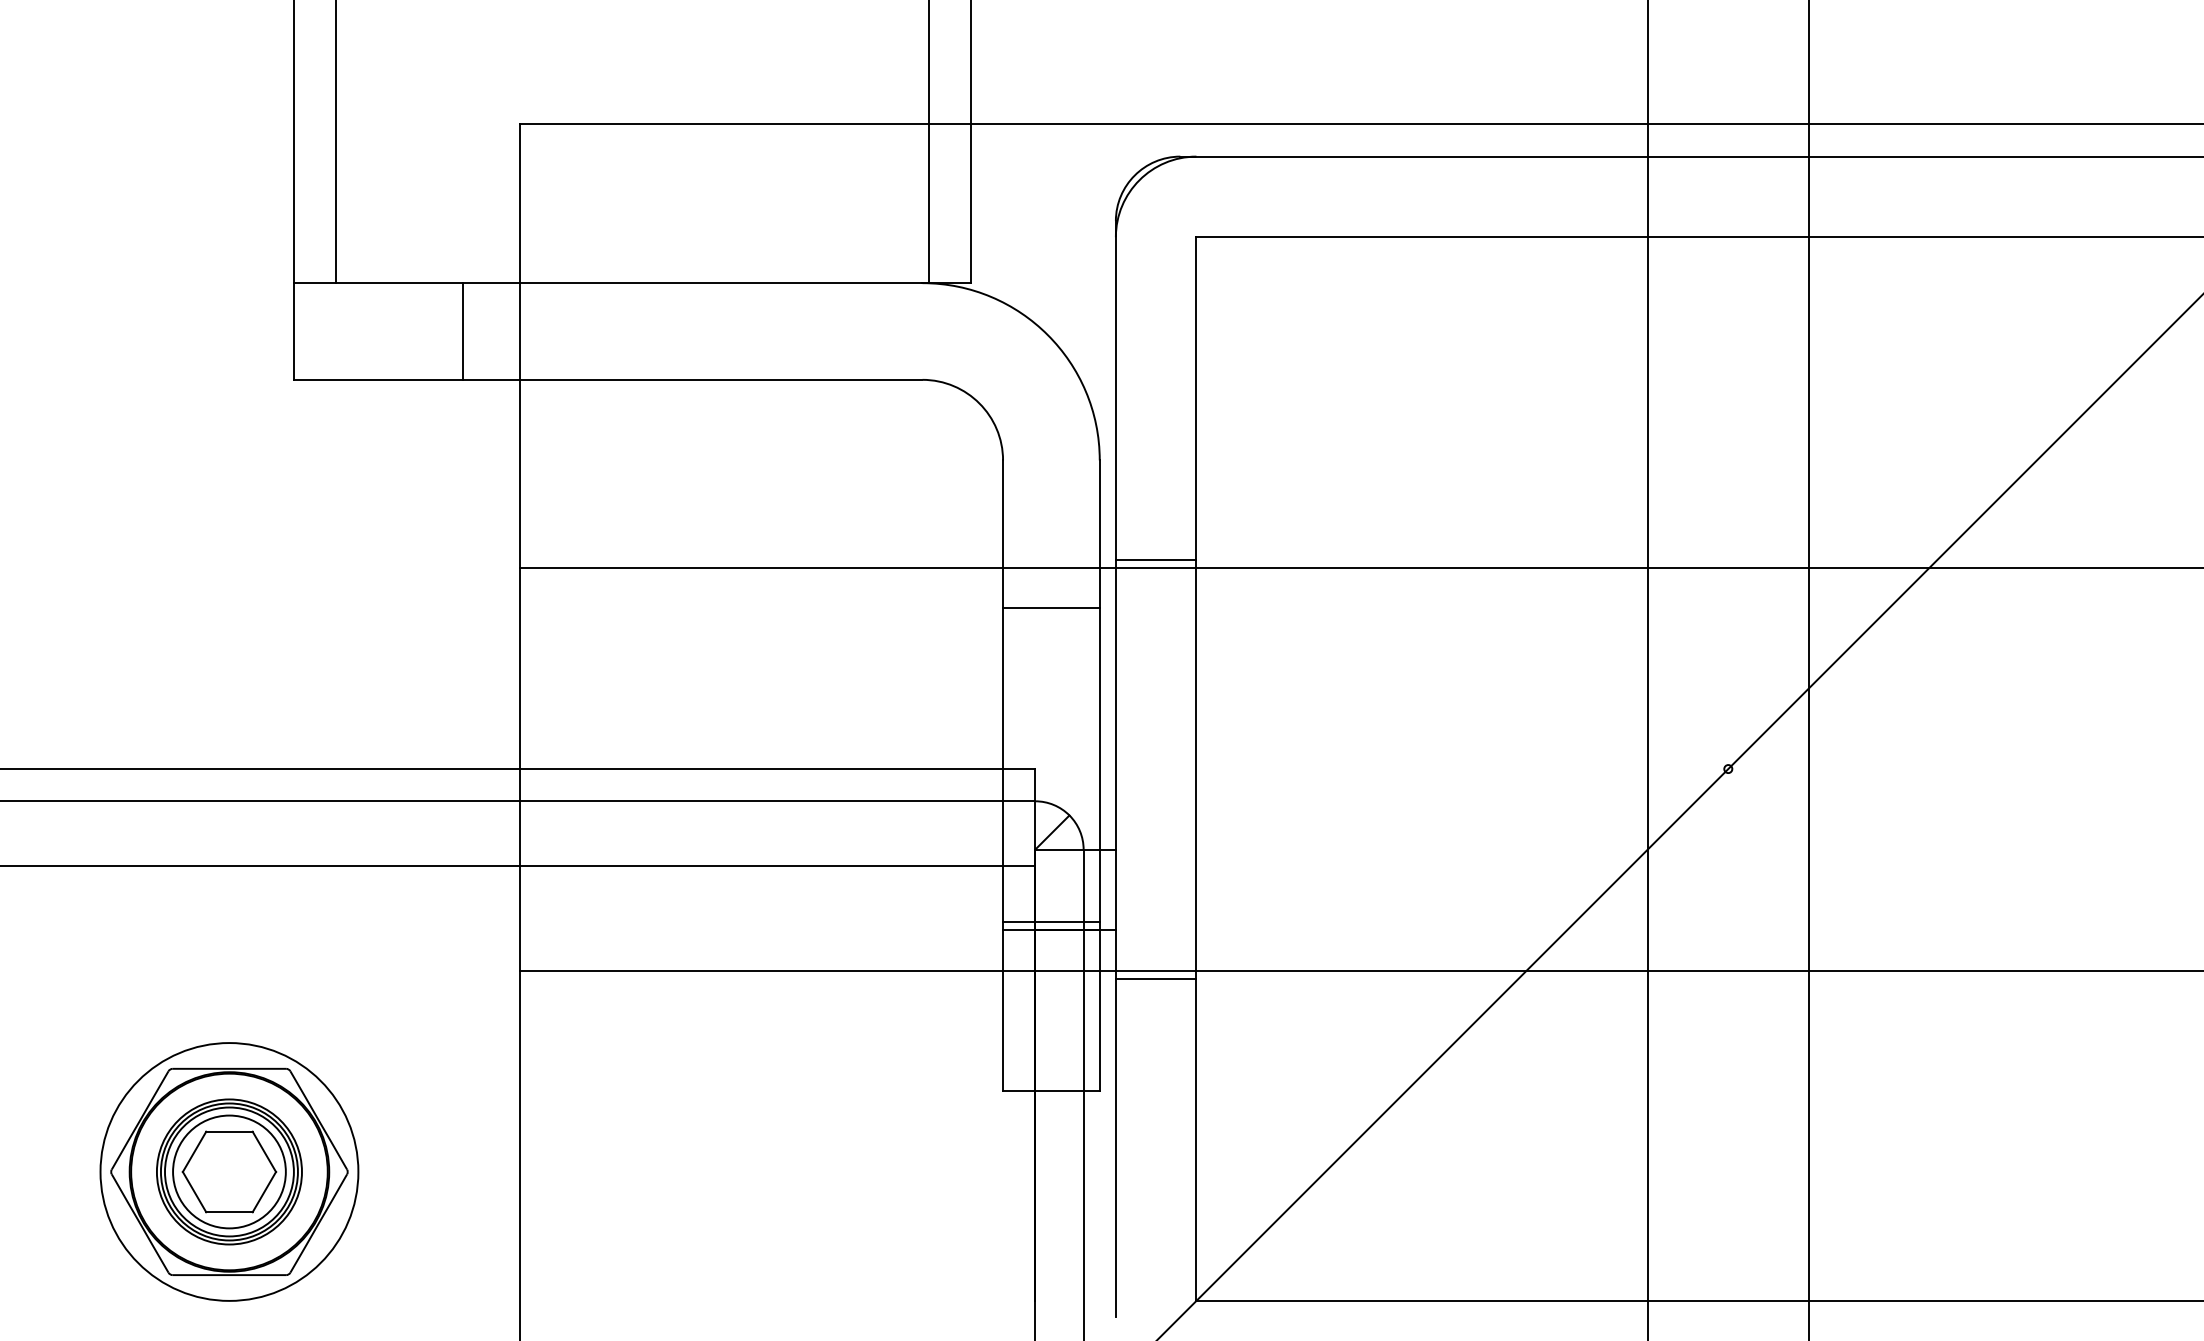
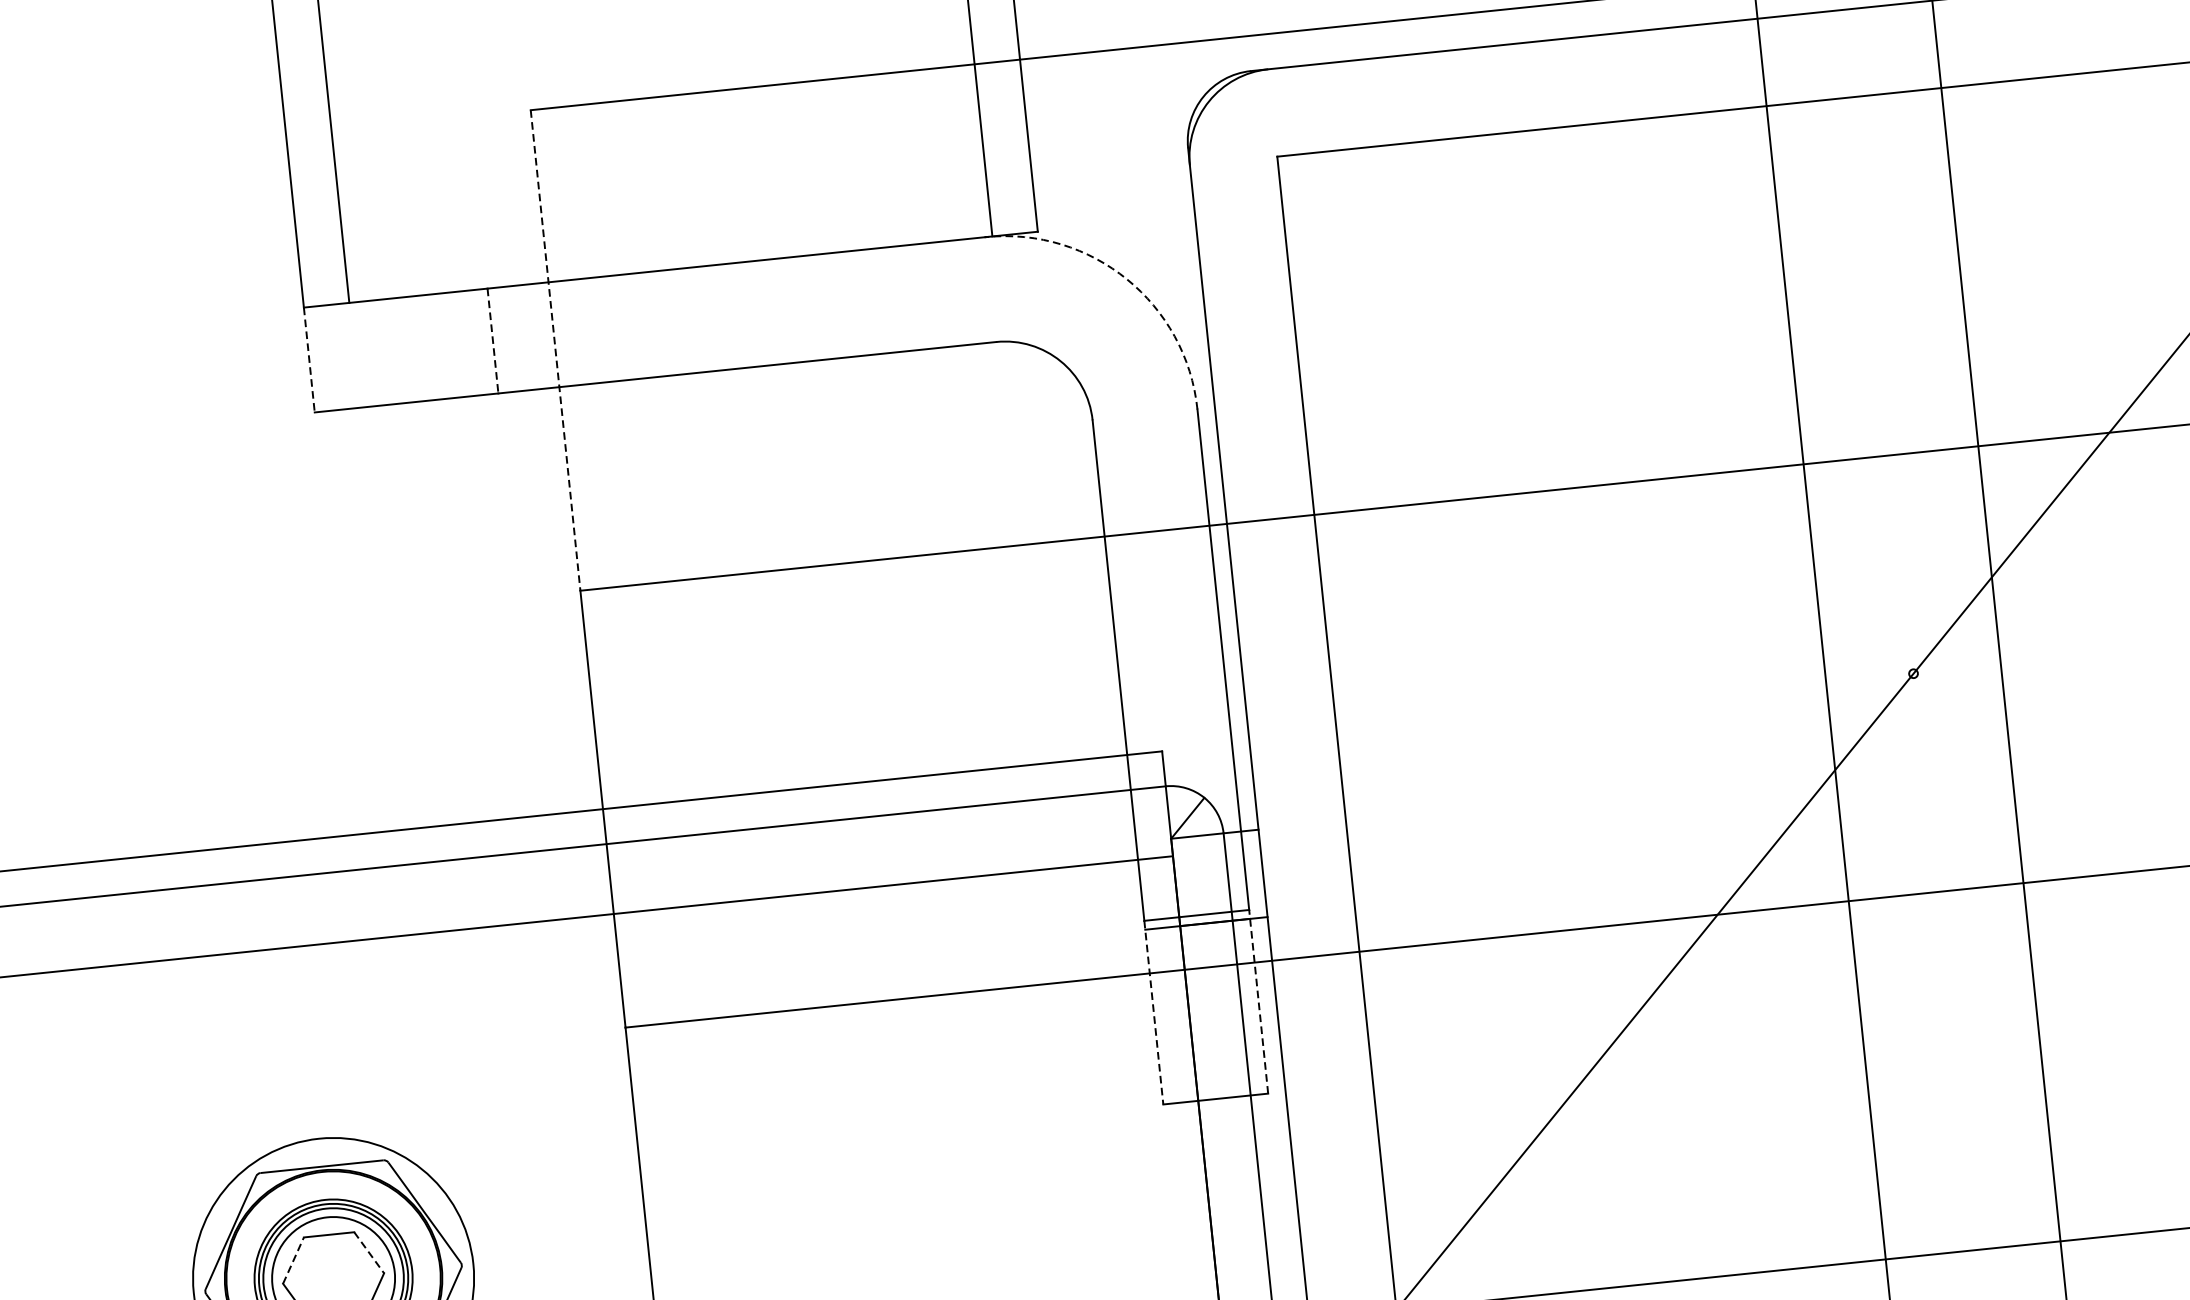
line: (293, 331) -> (308, 360), solid -> dashed
line: (463, 331) -> (493, 341), solid -> dashed
arc: (1047, 335) -> (1126, 279), solid -> dashed
line: (519, 346) -> (555, 351), solid -> dashed
line: (1155, 559) -> (1269, 510), removed
line: (1051, 607) -> (1161, 574), removed
line: (1155, 978) -> (1315, 964), removed
line: (1003, 1006) -> (1154, 1012), solid -> dashed
line: (1099, 1006) -> (1258, 1001), solid -> dashed
line: (194, 1151) -> (293, 1260), solid -> dashed
line: (264, 1152) -> (369, 1253), solid -> dashed

